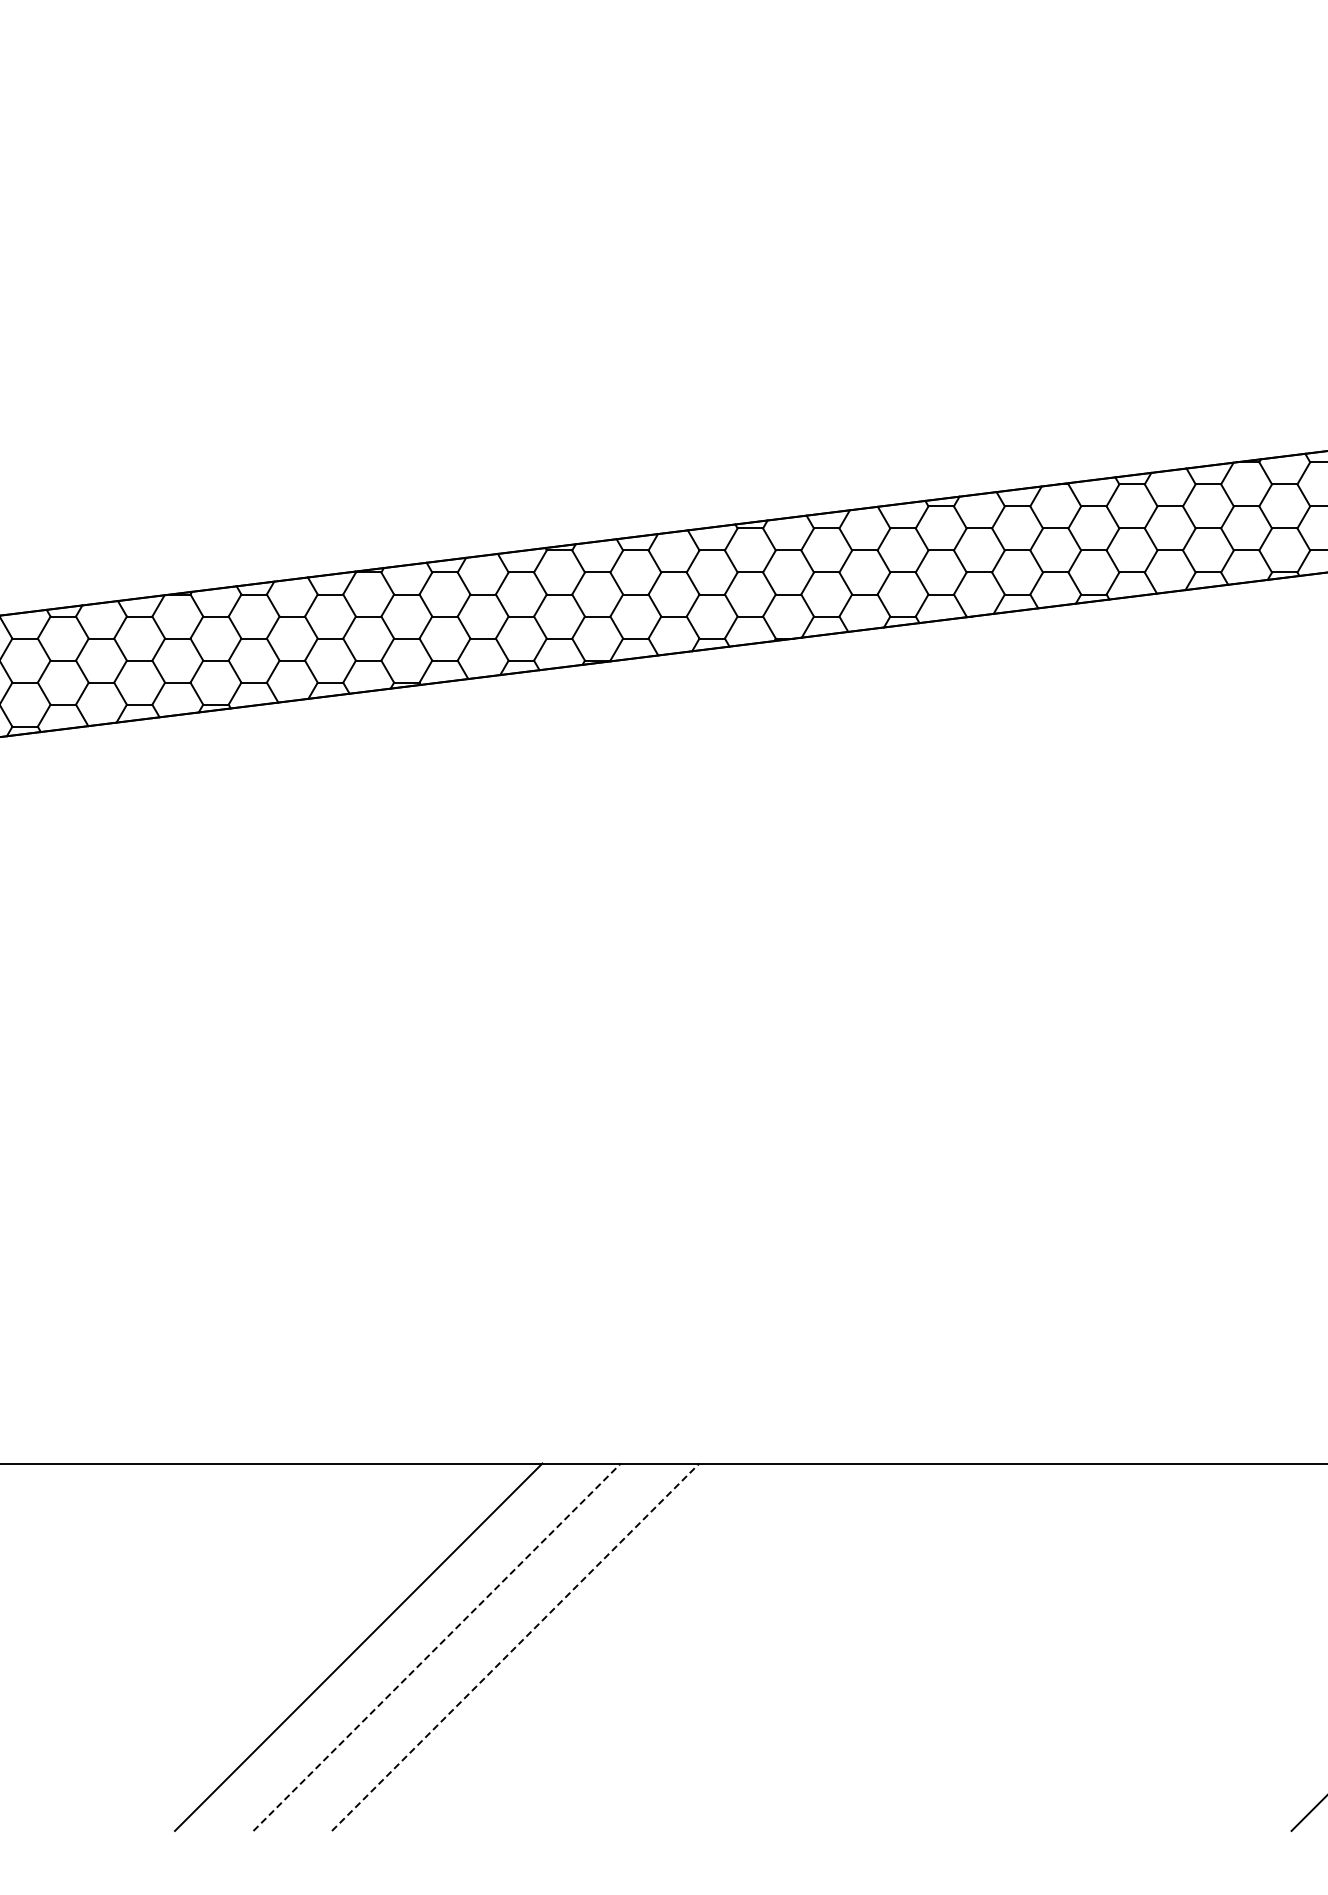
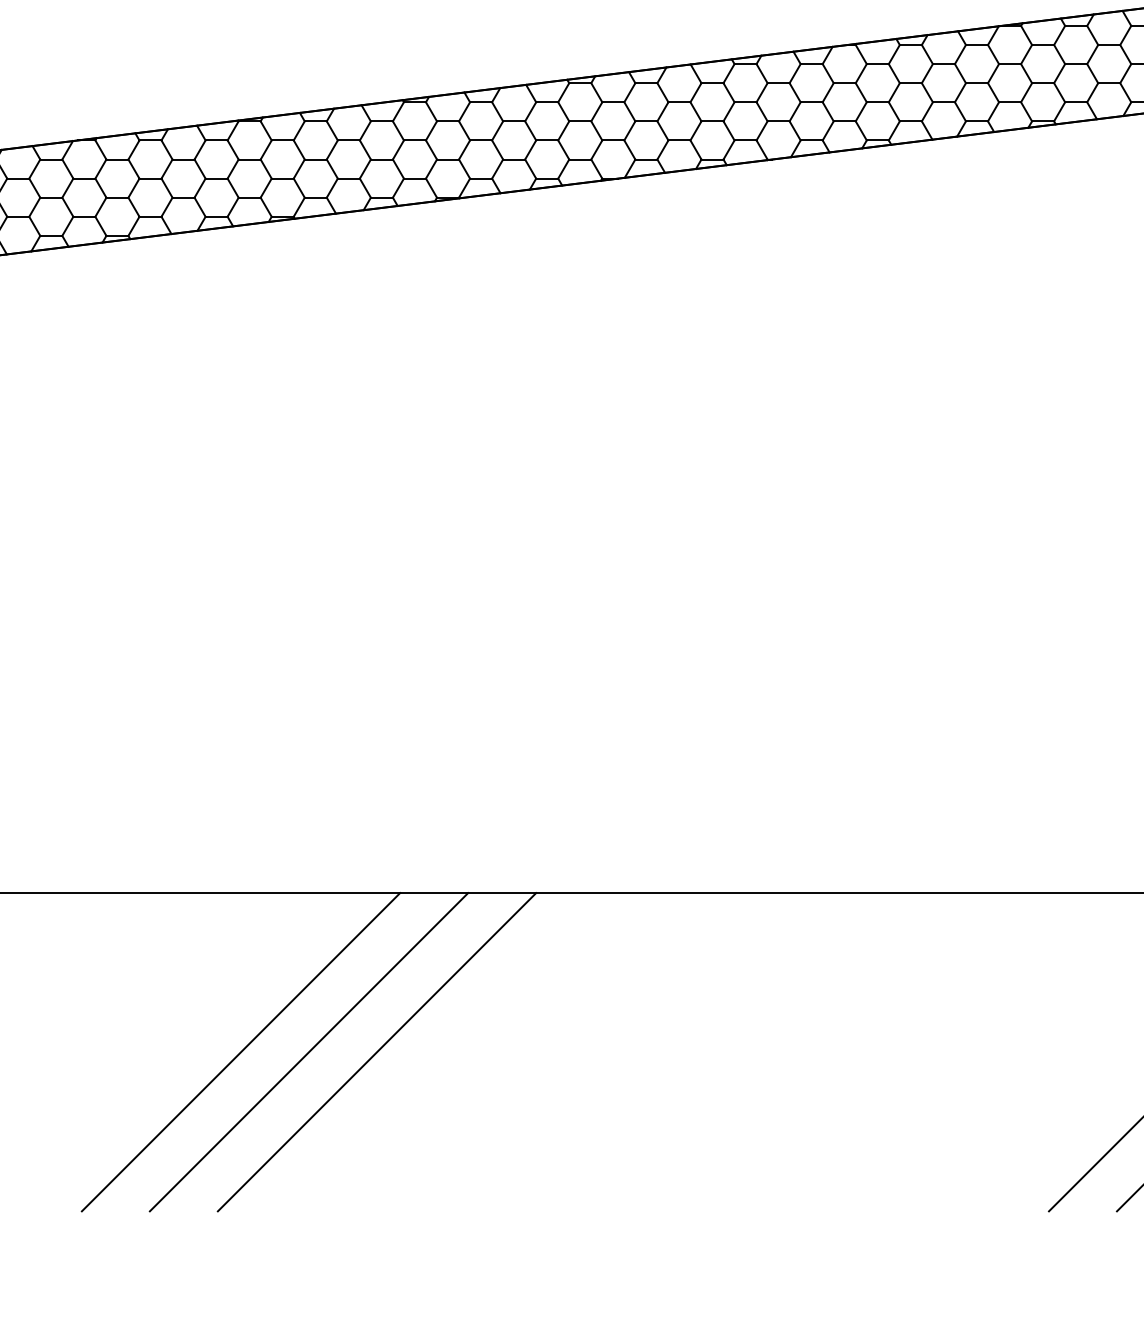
line: (437, 1647) -> (309, 1052), dashed -> solid
line: (515, 1647) -> (376, 1052), dashed -> solid

